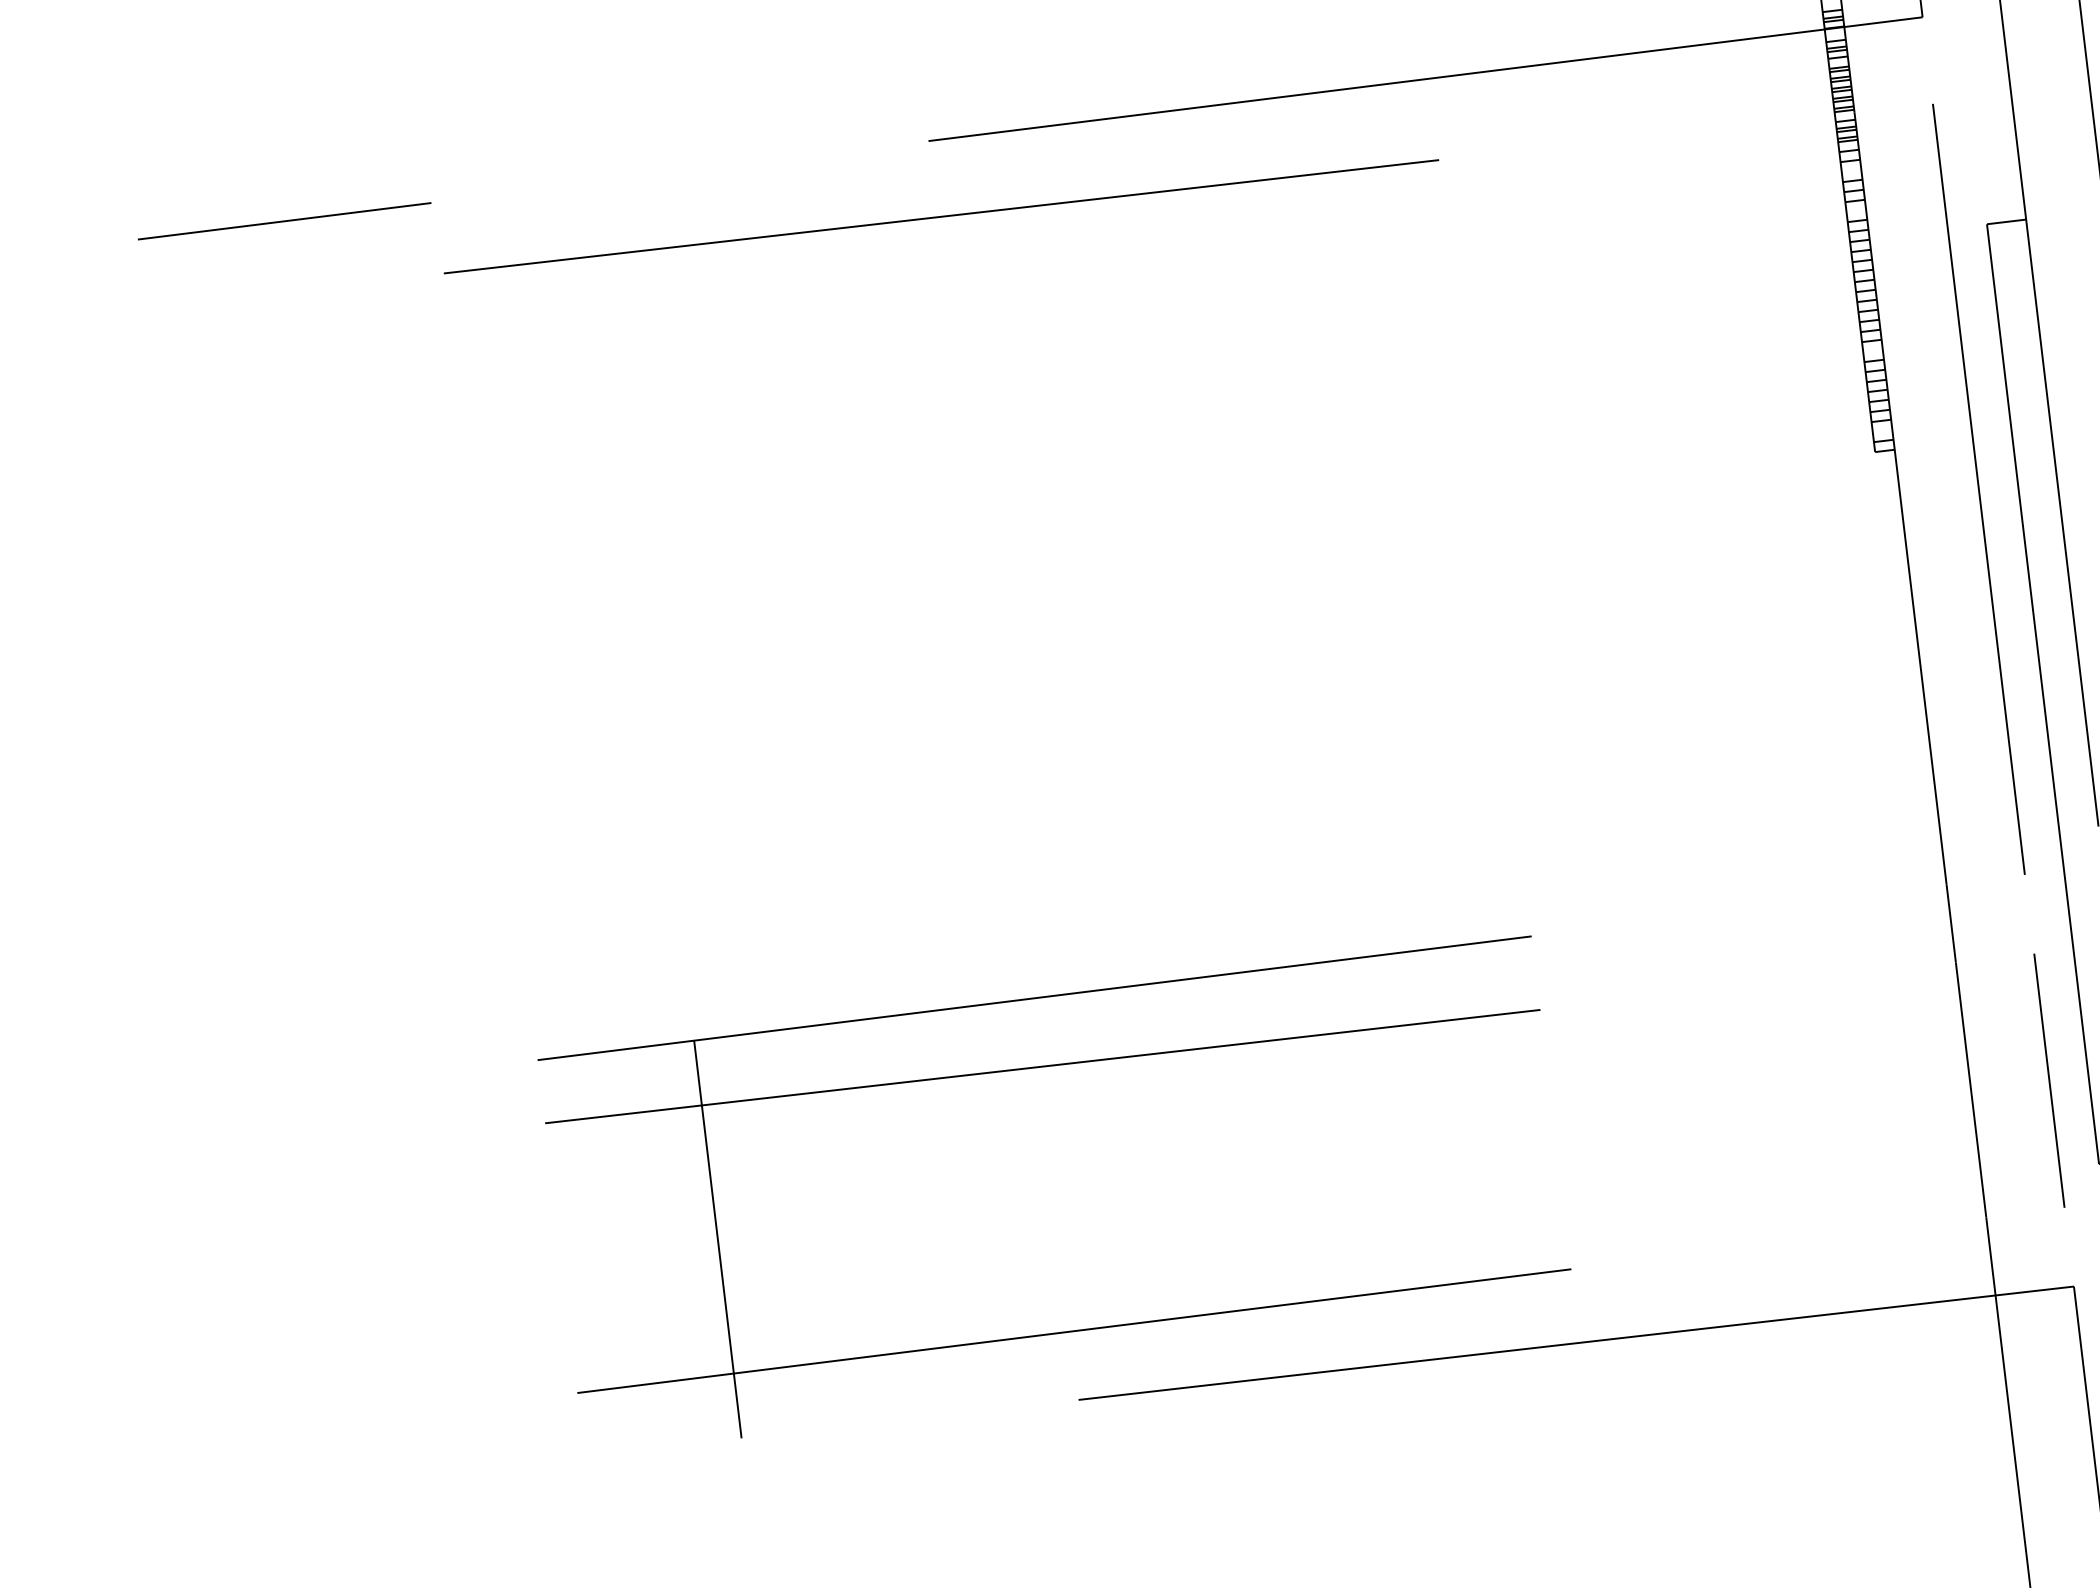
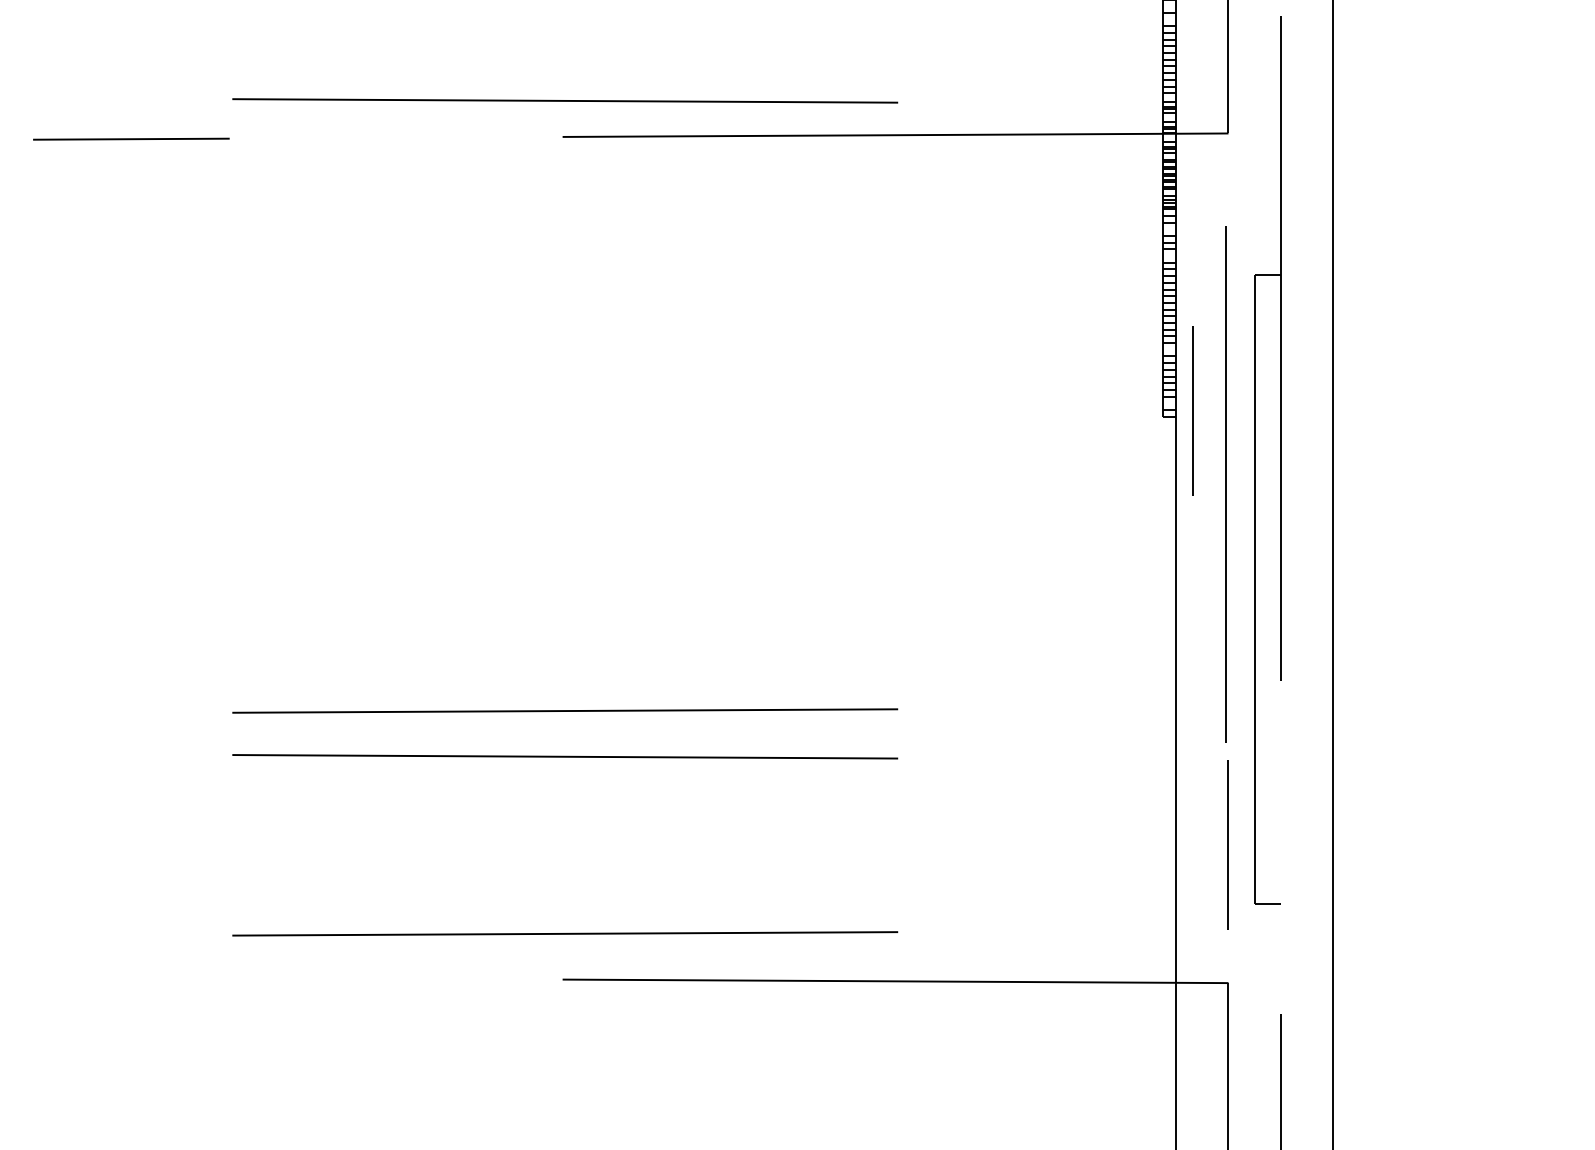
line: (941, 216) -> (565, 100), moved
line: (1918, 437) -> (1192, 410), added
line: (1977, 489) -> (1225, 484), moved
line: (718, 1239) -> (337, 845), removed

